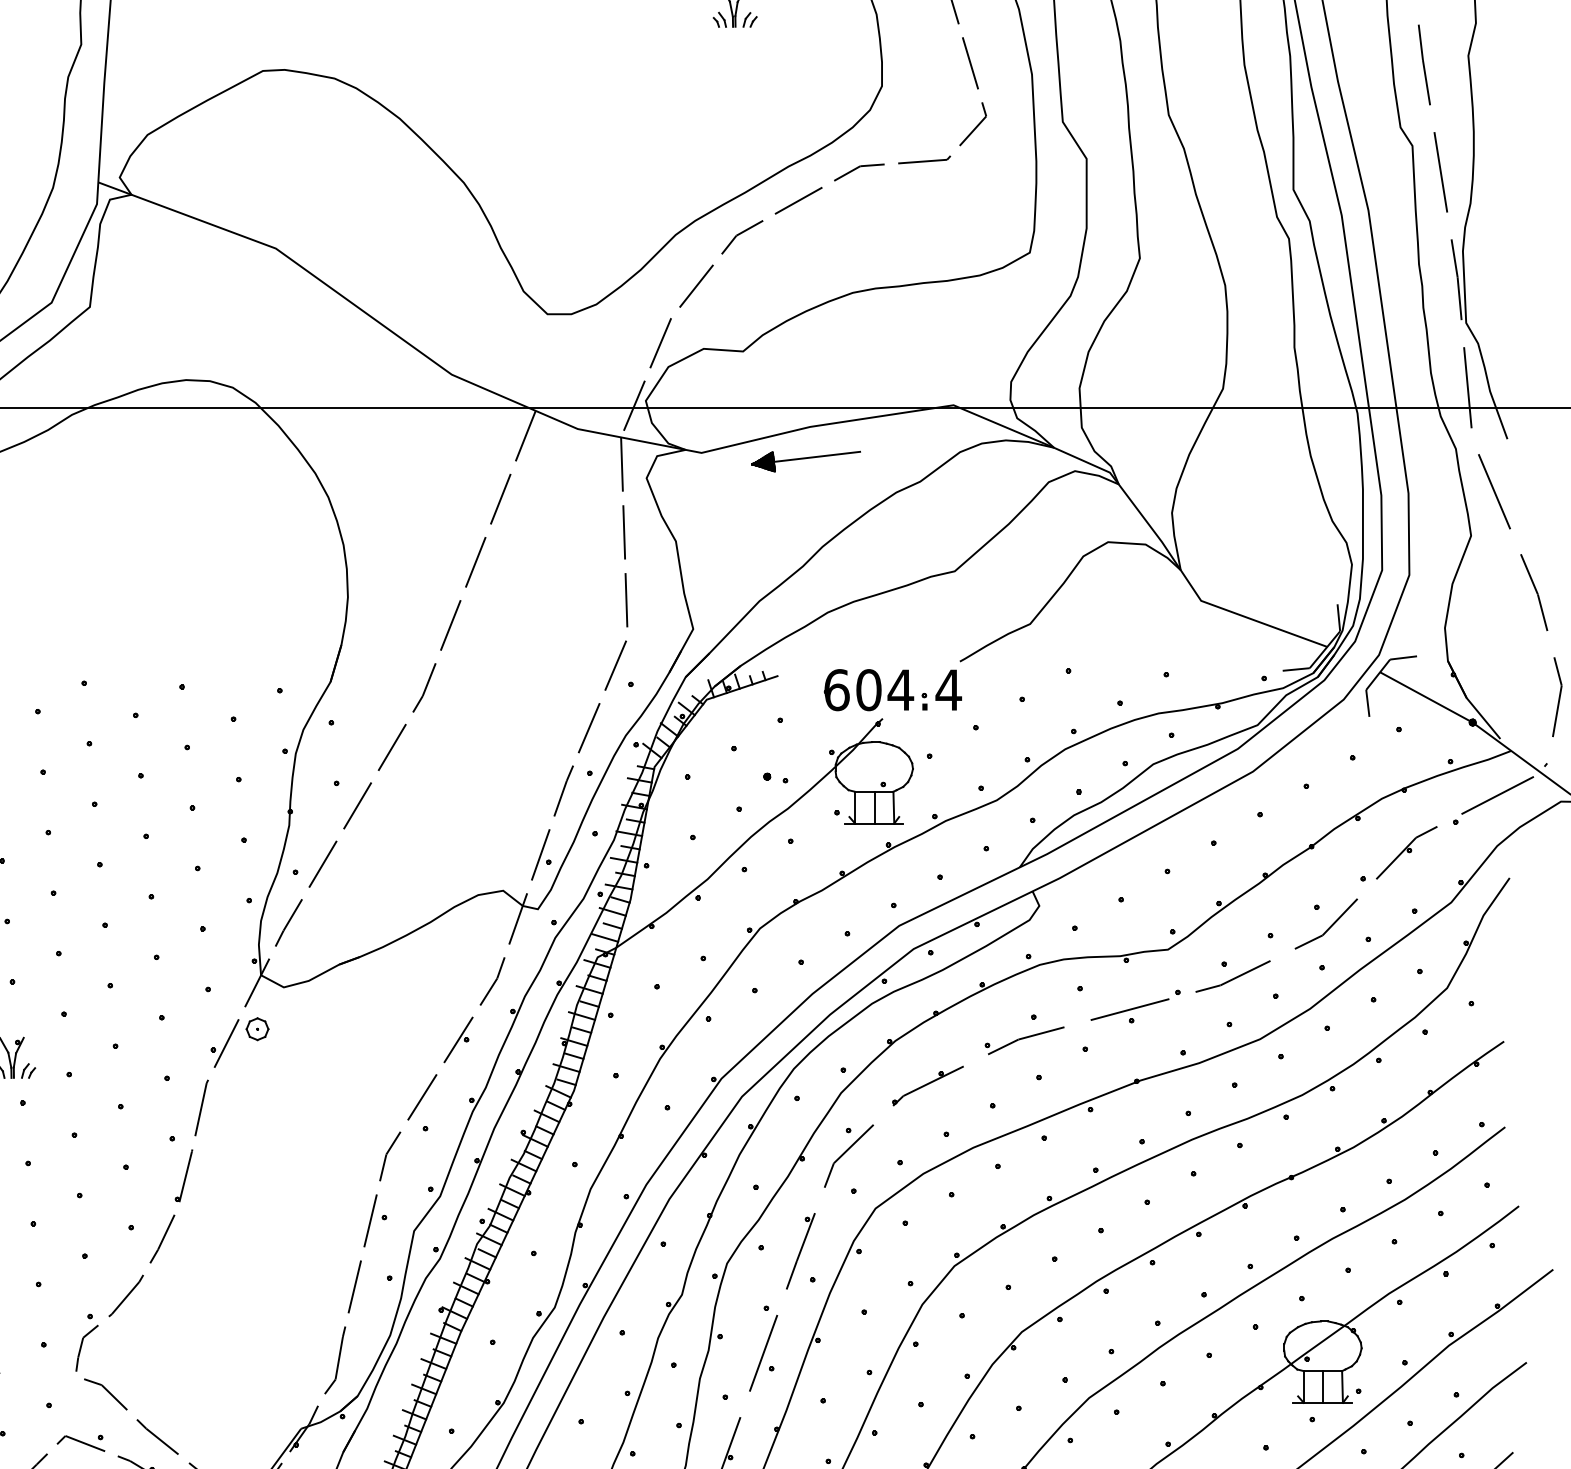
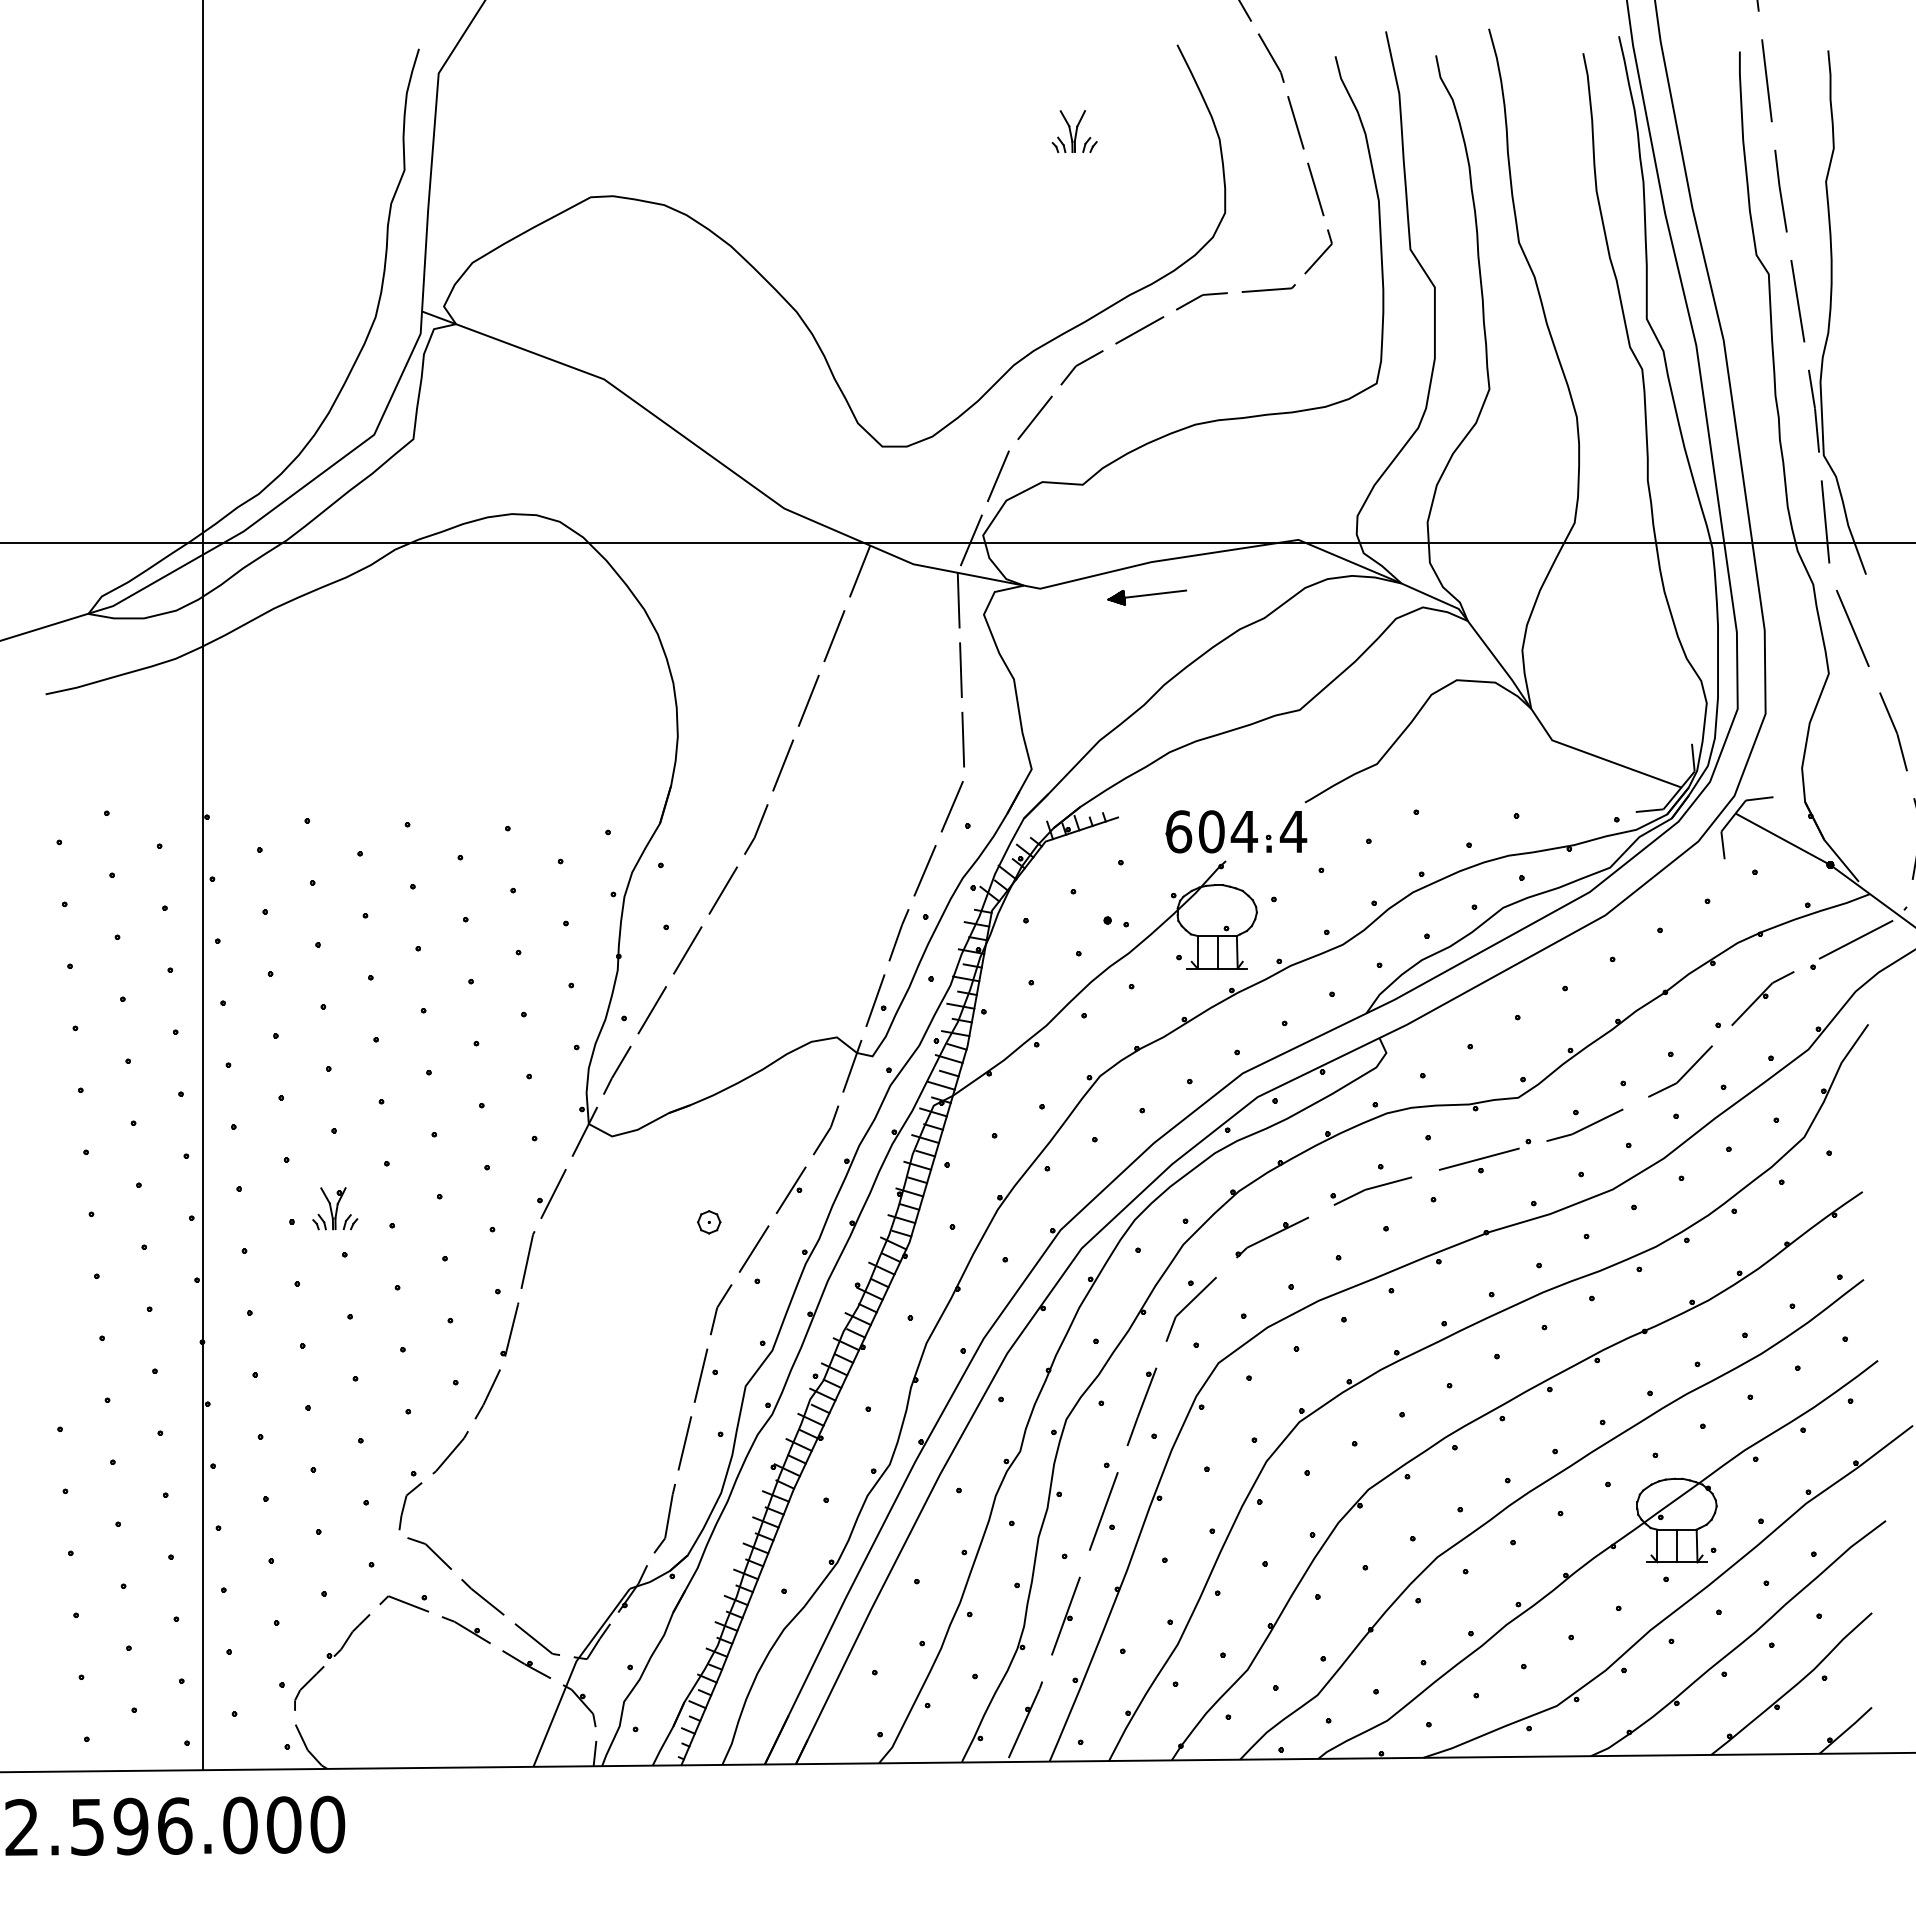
part: (806, 461) -> (1147, 597), size x0.7
part: (257, 1029) -> (709, 1222), moved

